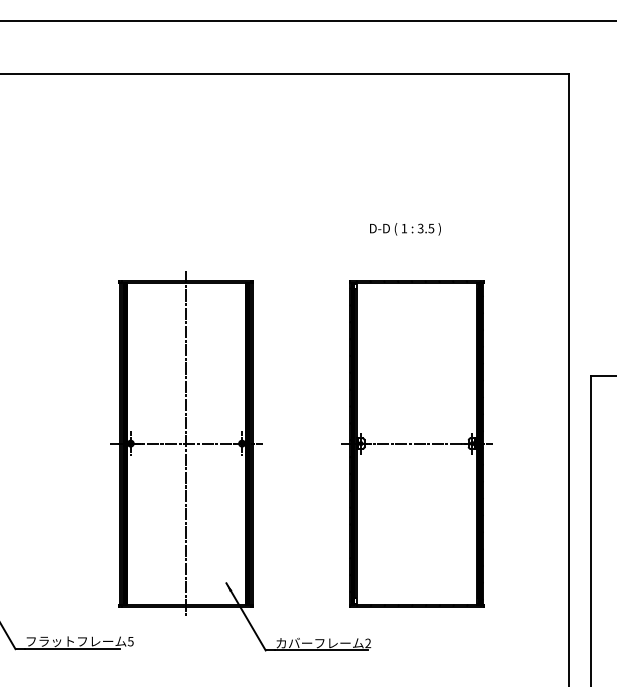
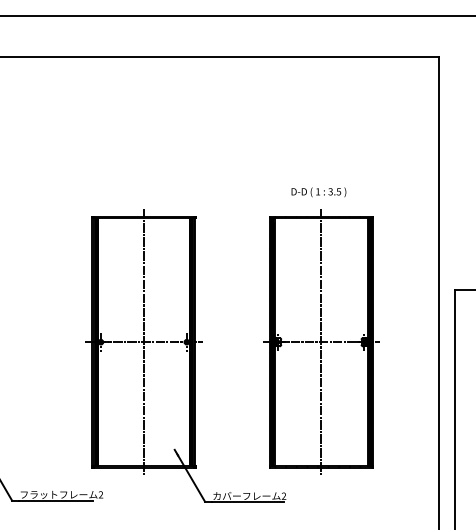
text: (405, 229) -> (318, 192), moved
line: (416, 443) -> (321, 342), added
text: (130, 641) -> (100, 494), 5 -> 2

